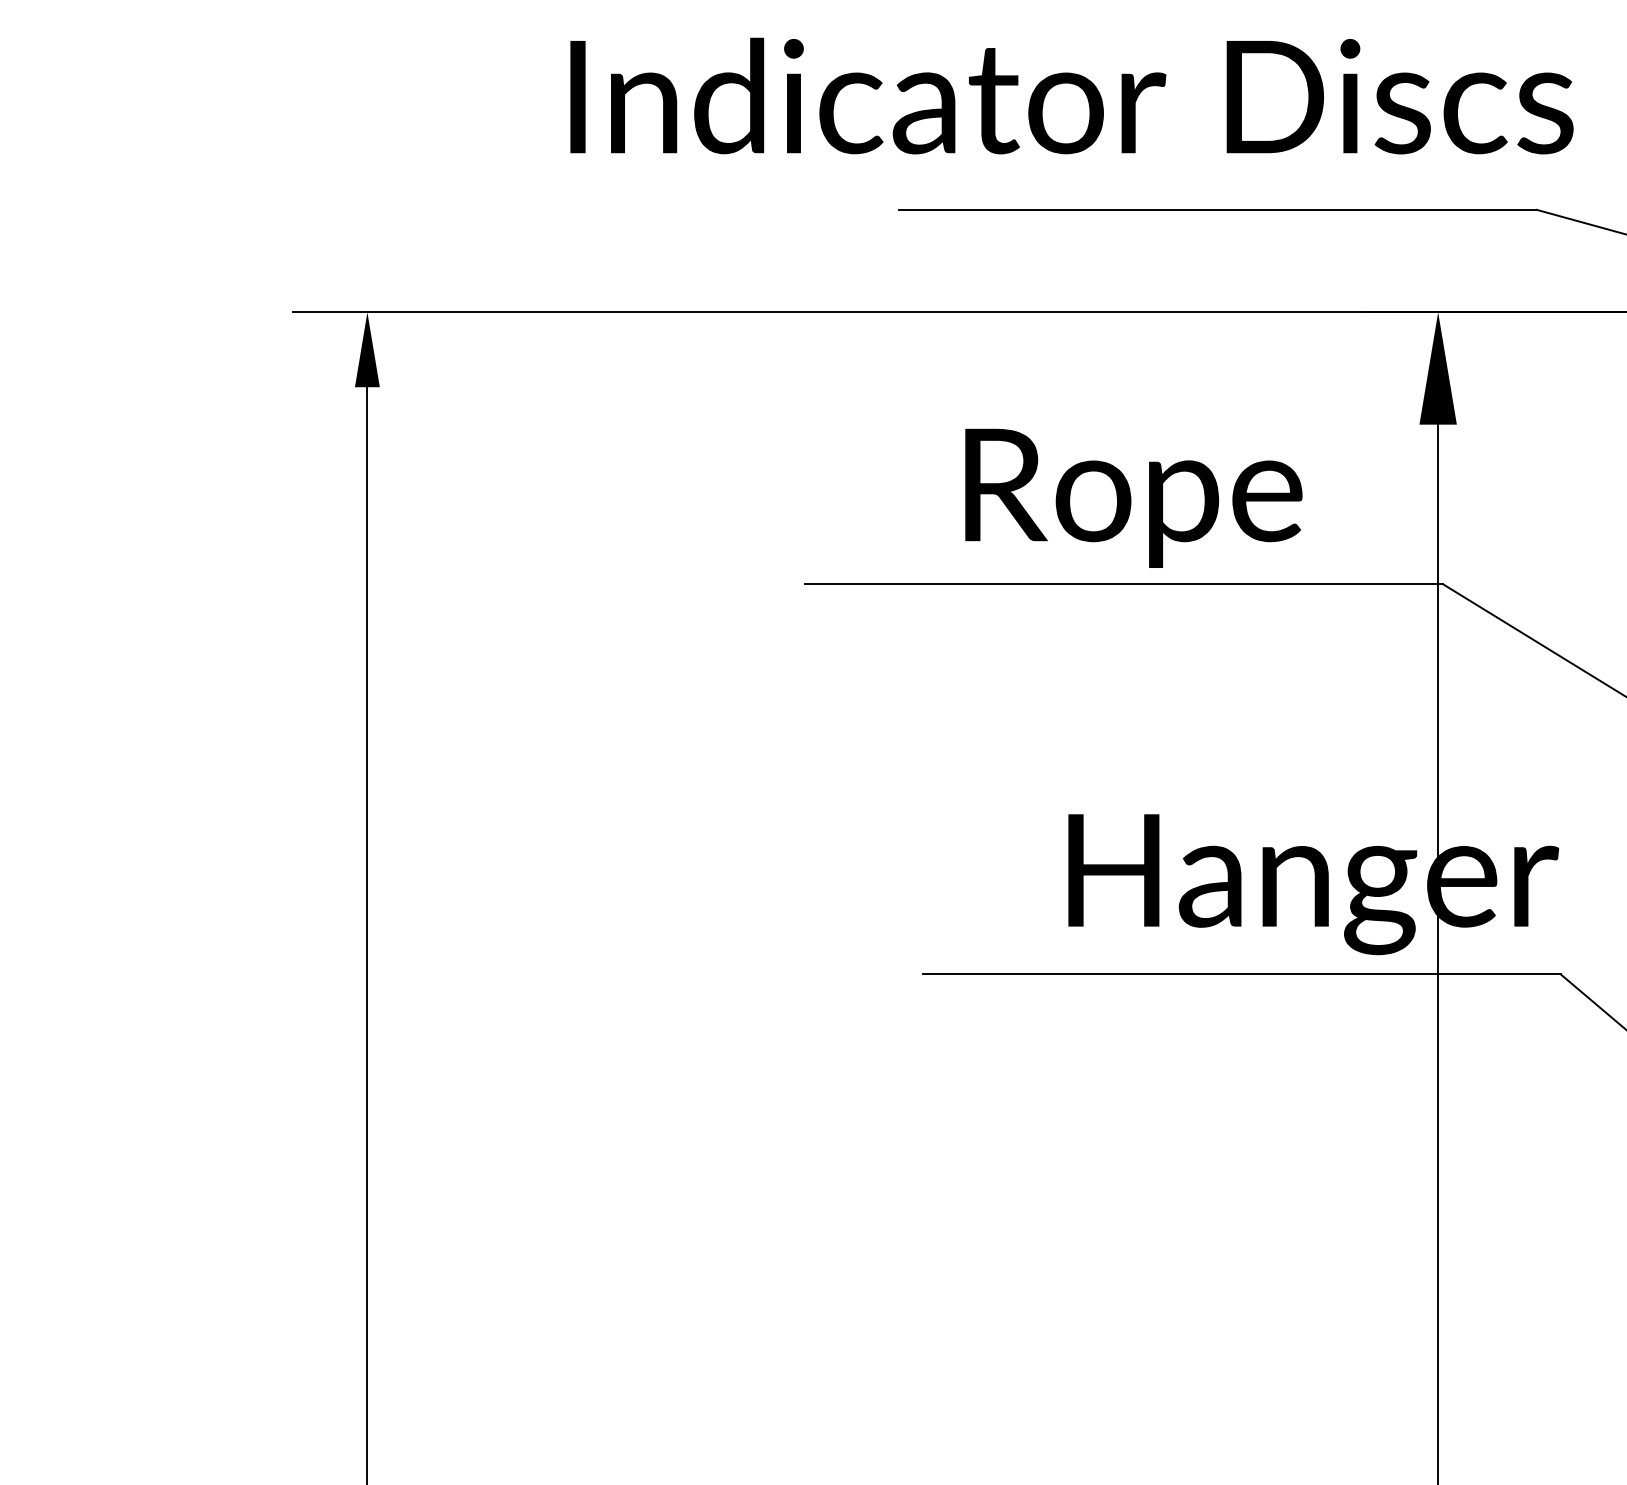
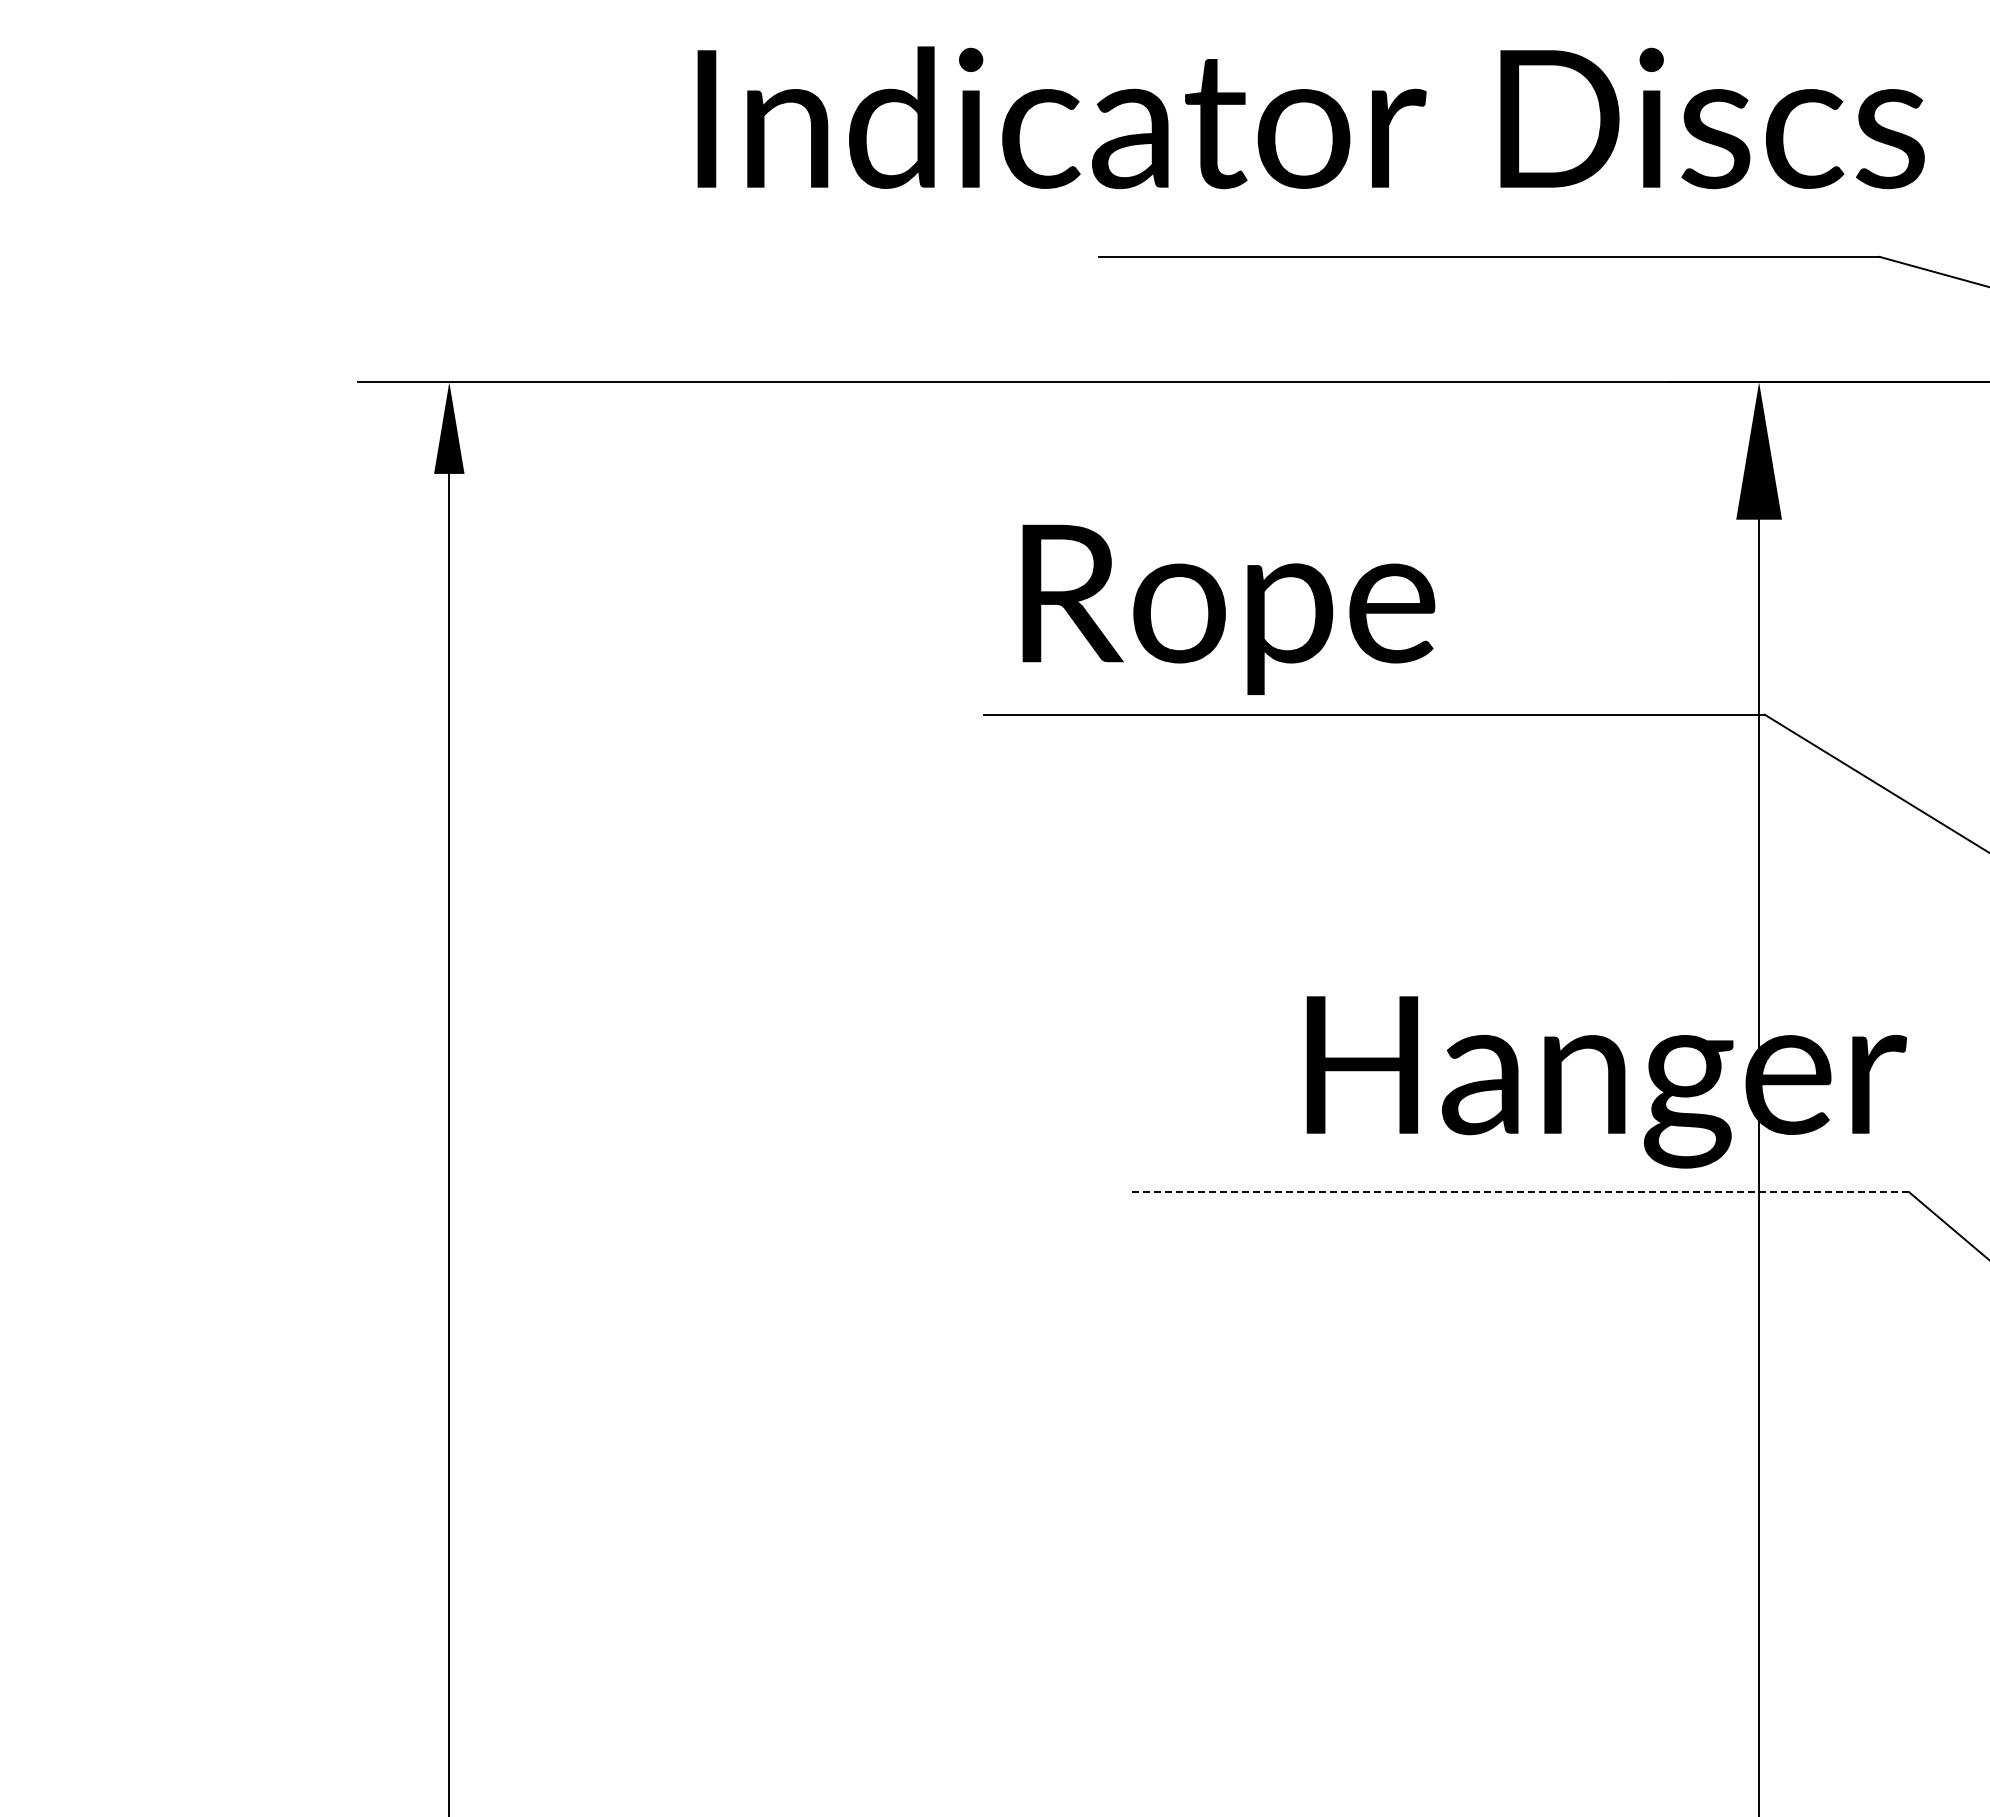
text: (1133, 498) -> (1228, 609), moved
line: (1241, 974) -> (1518, 1192), solid -> dashed

